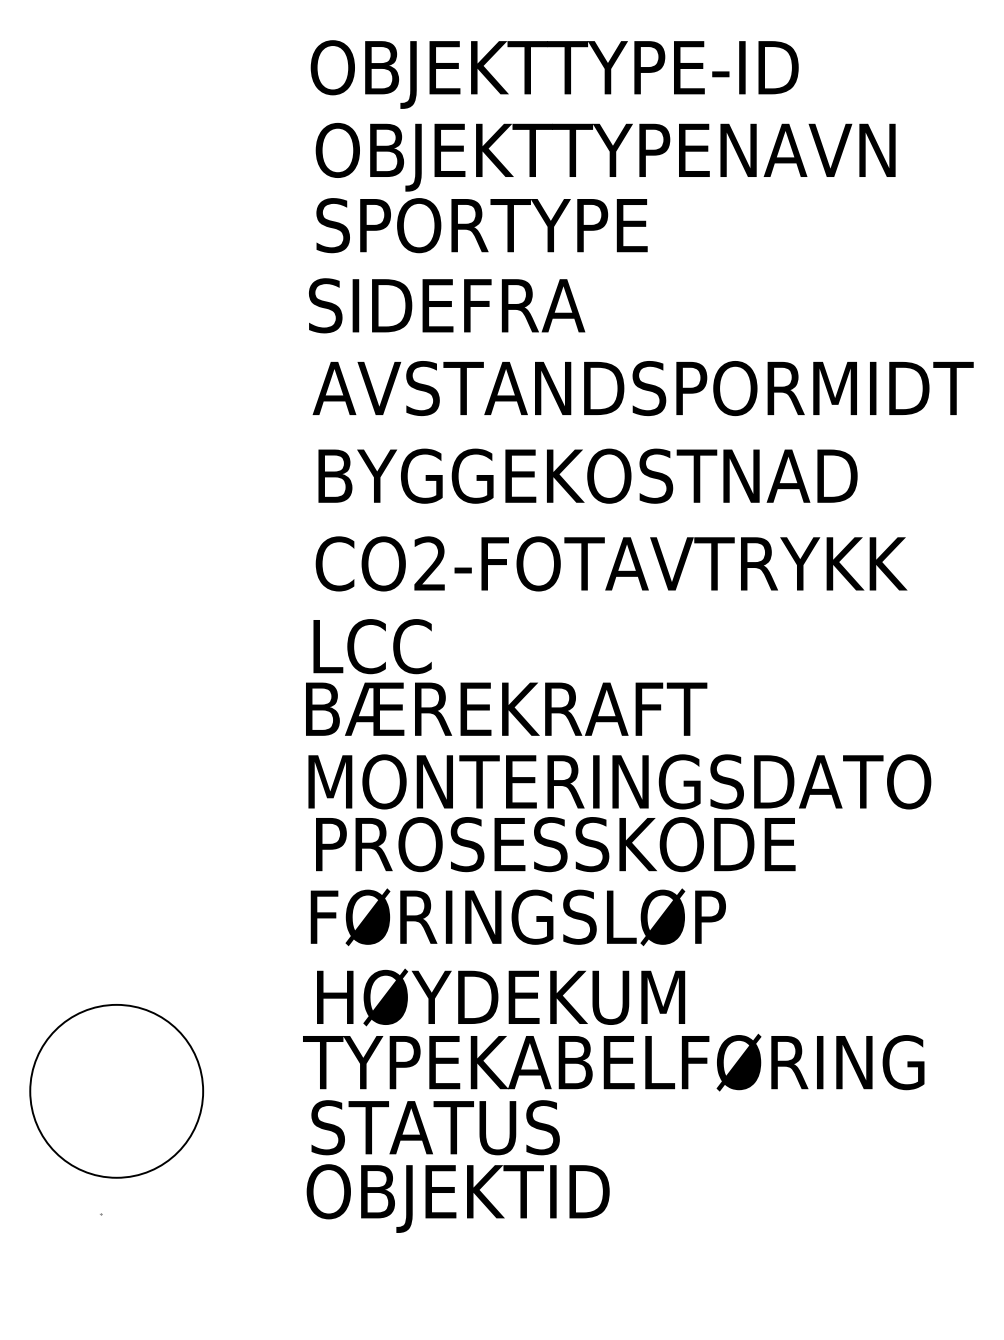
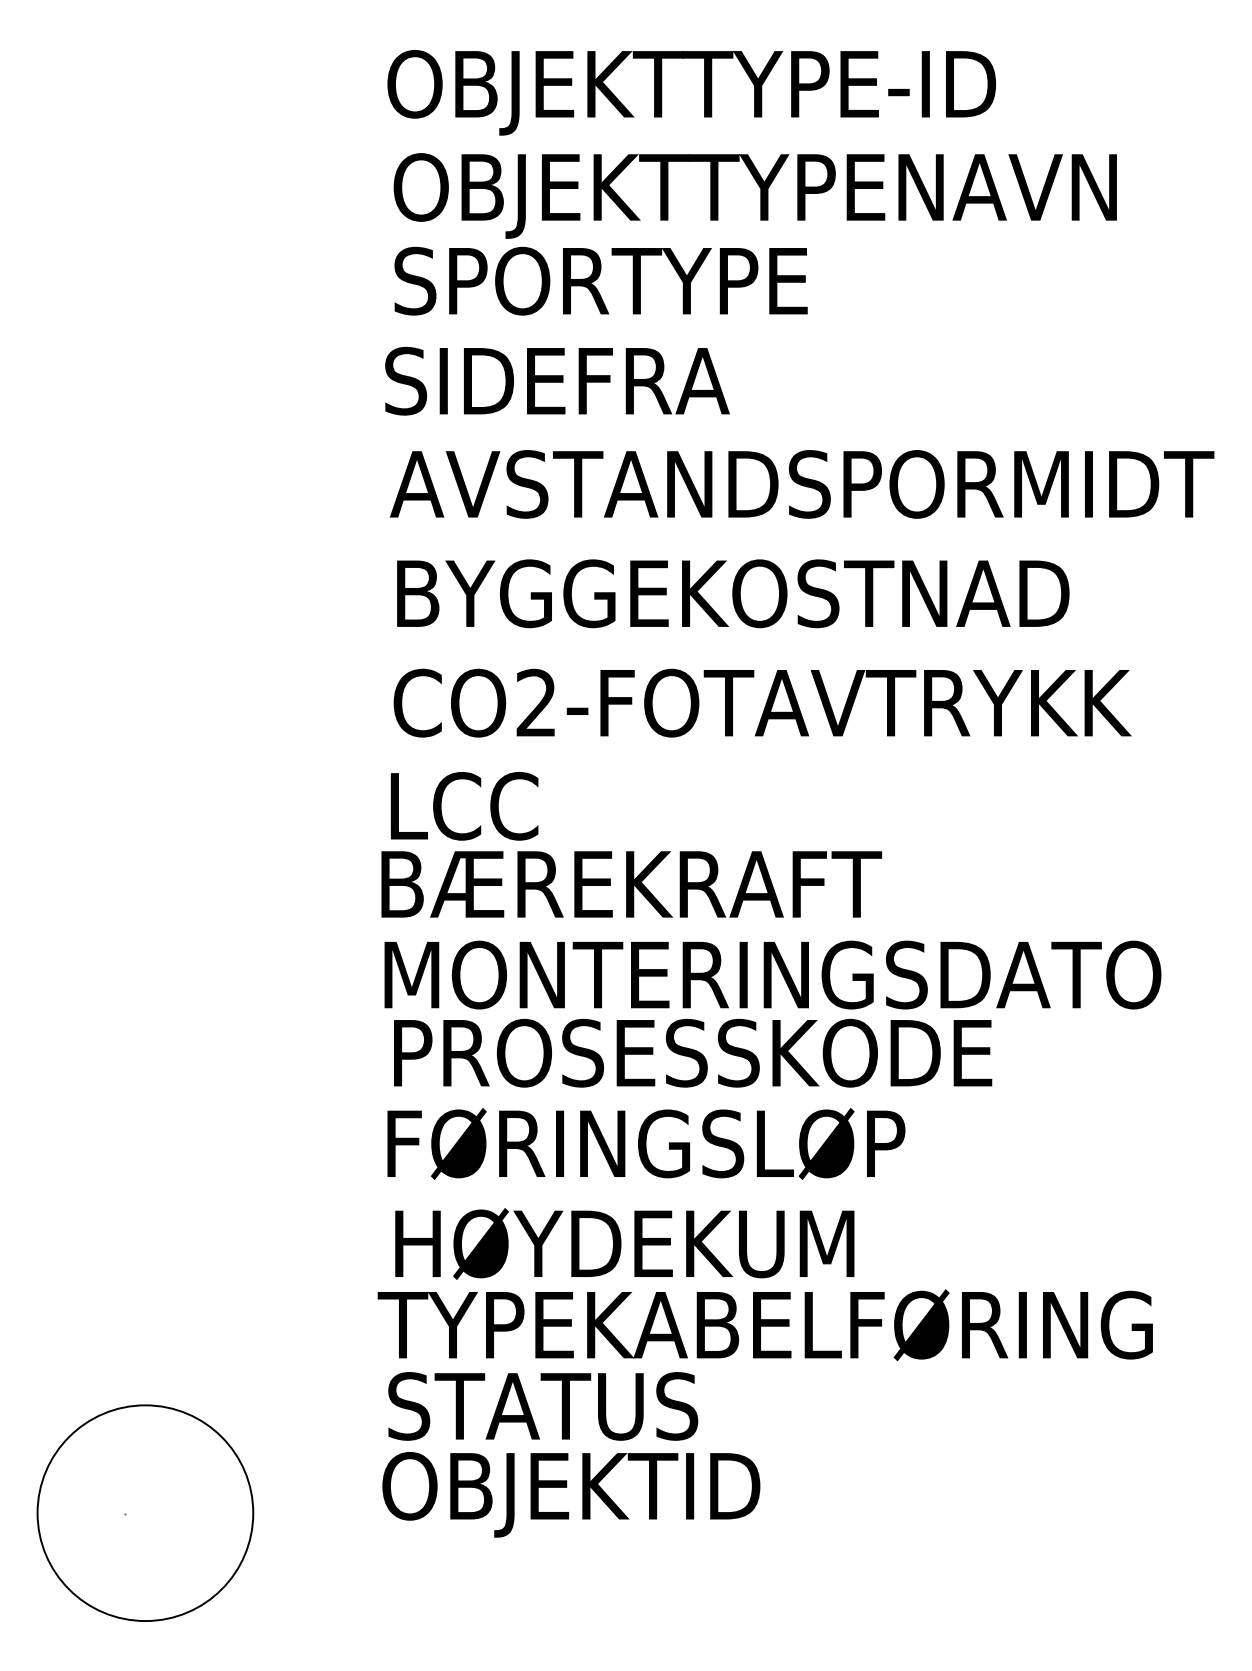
circle: (116, 1091) -> (145, 1513), moved

